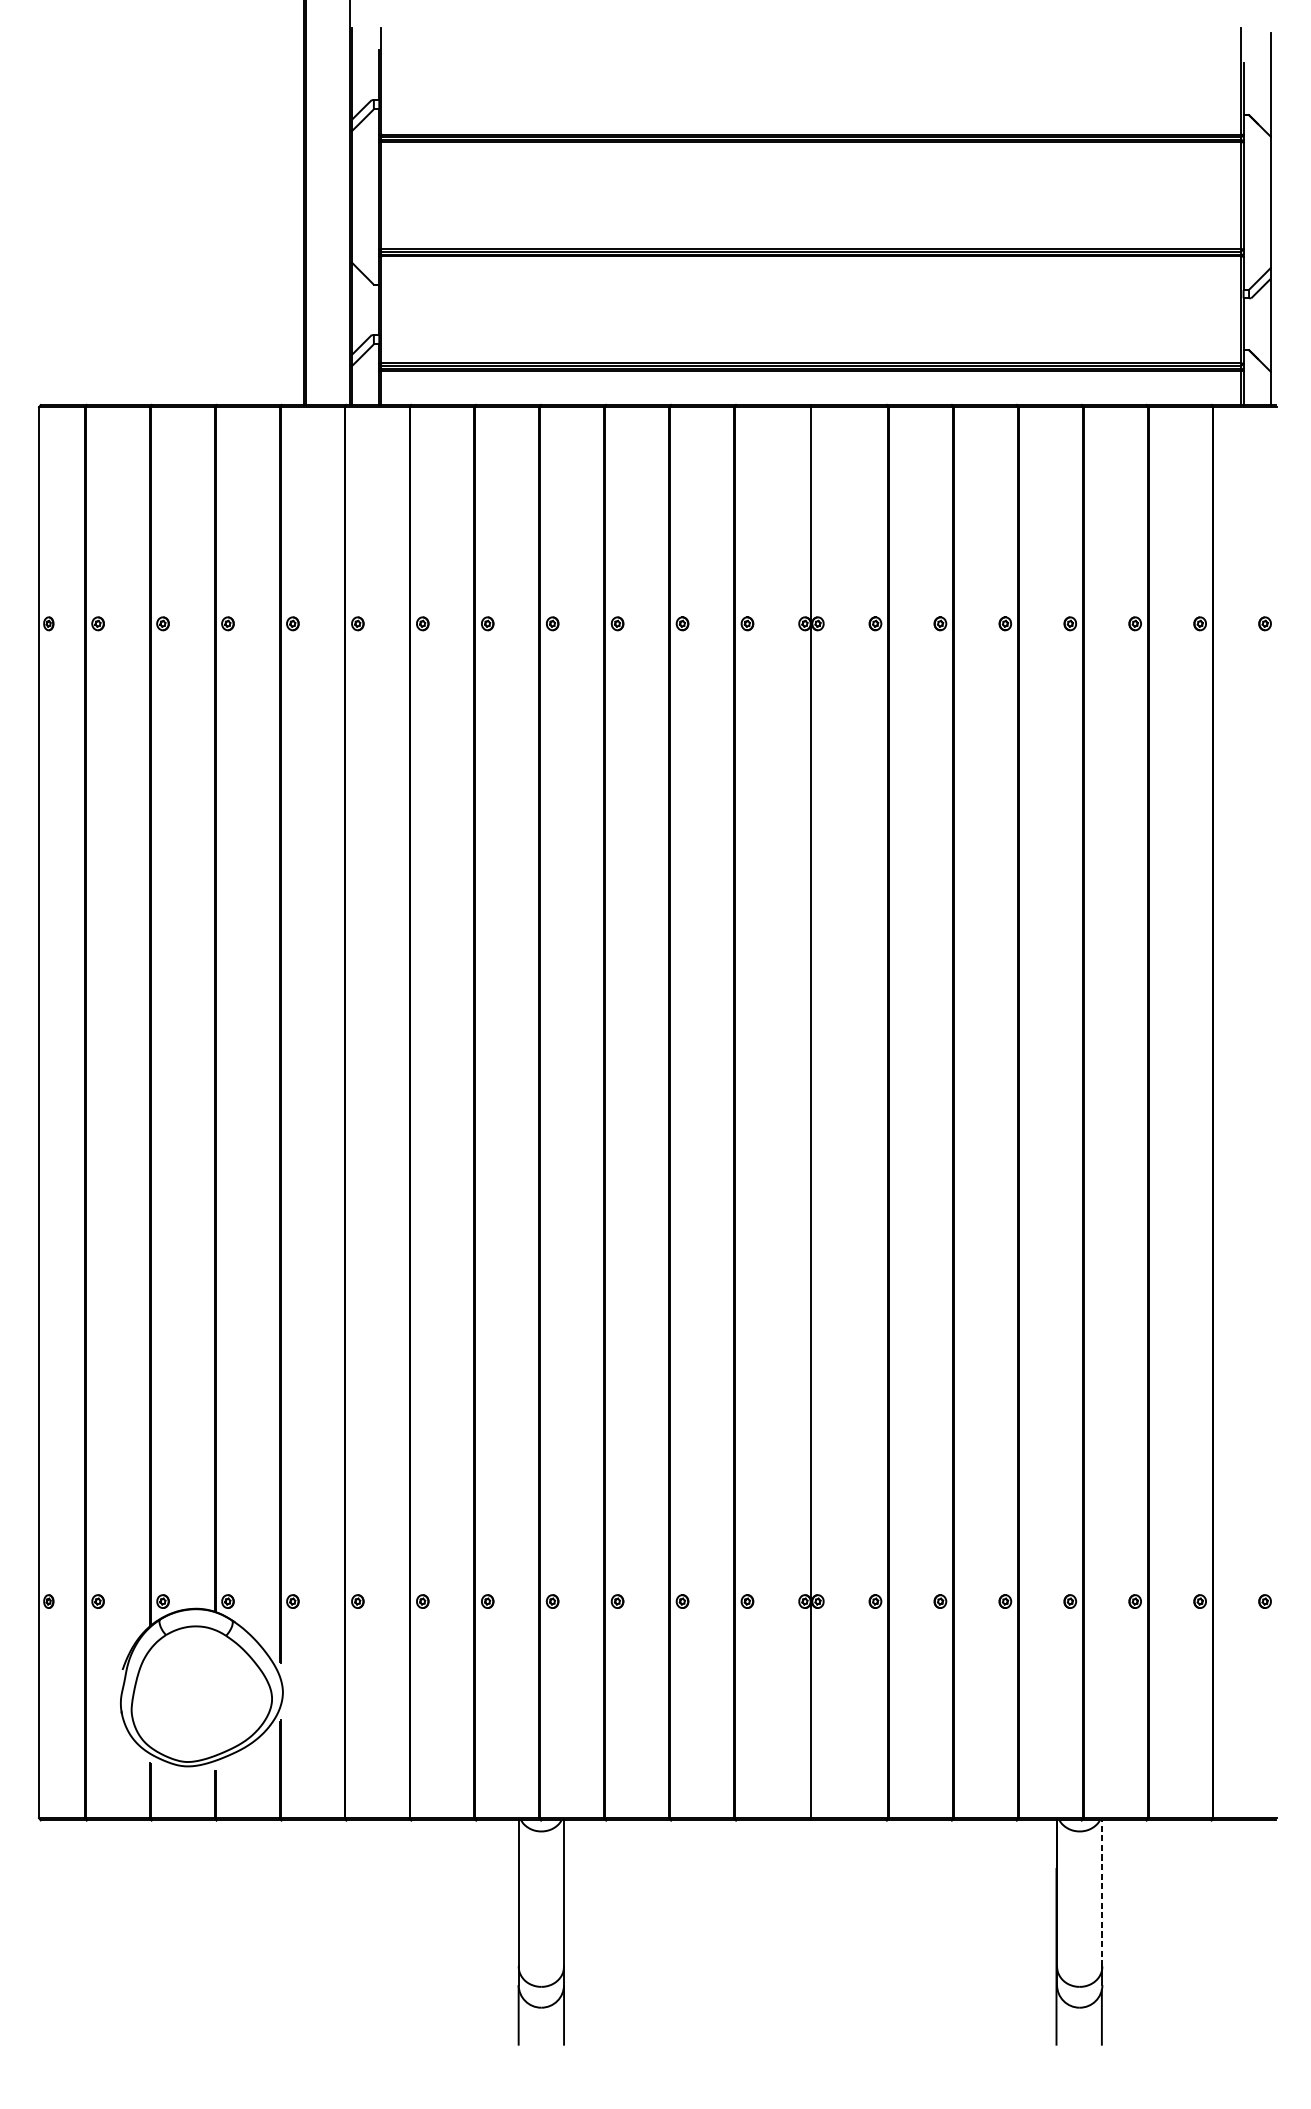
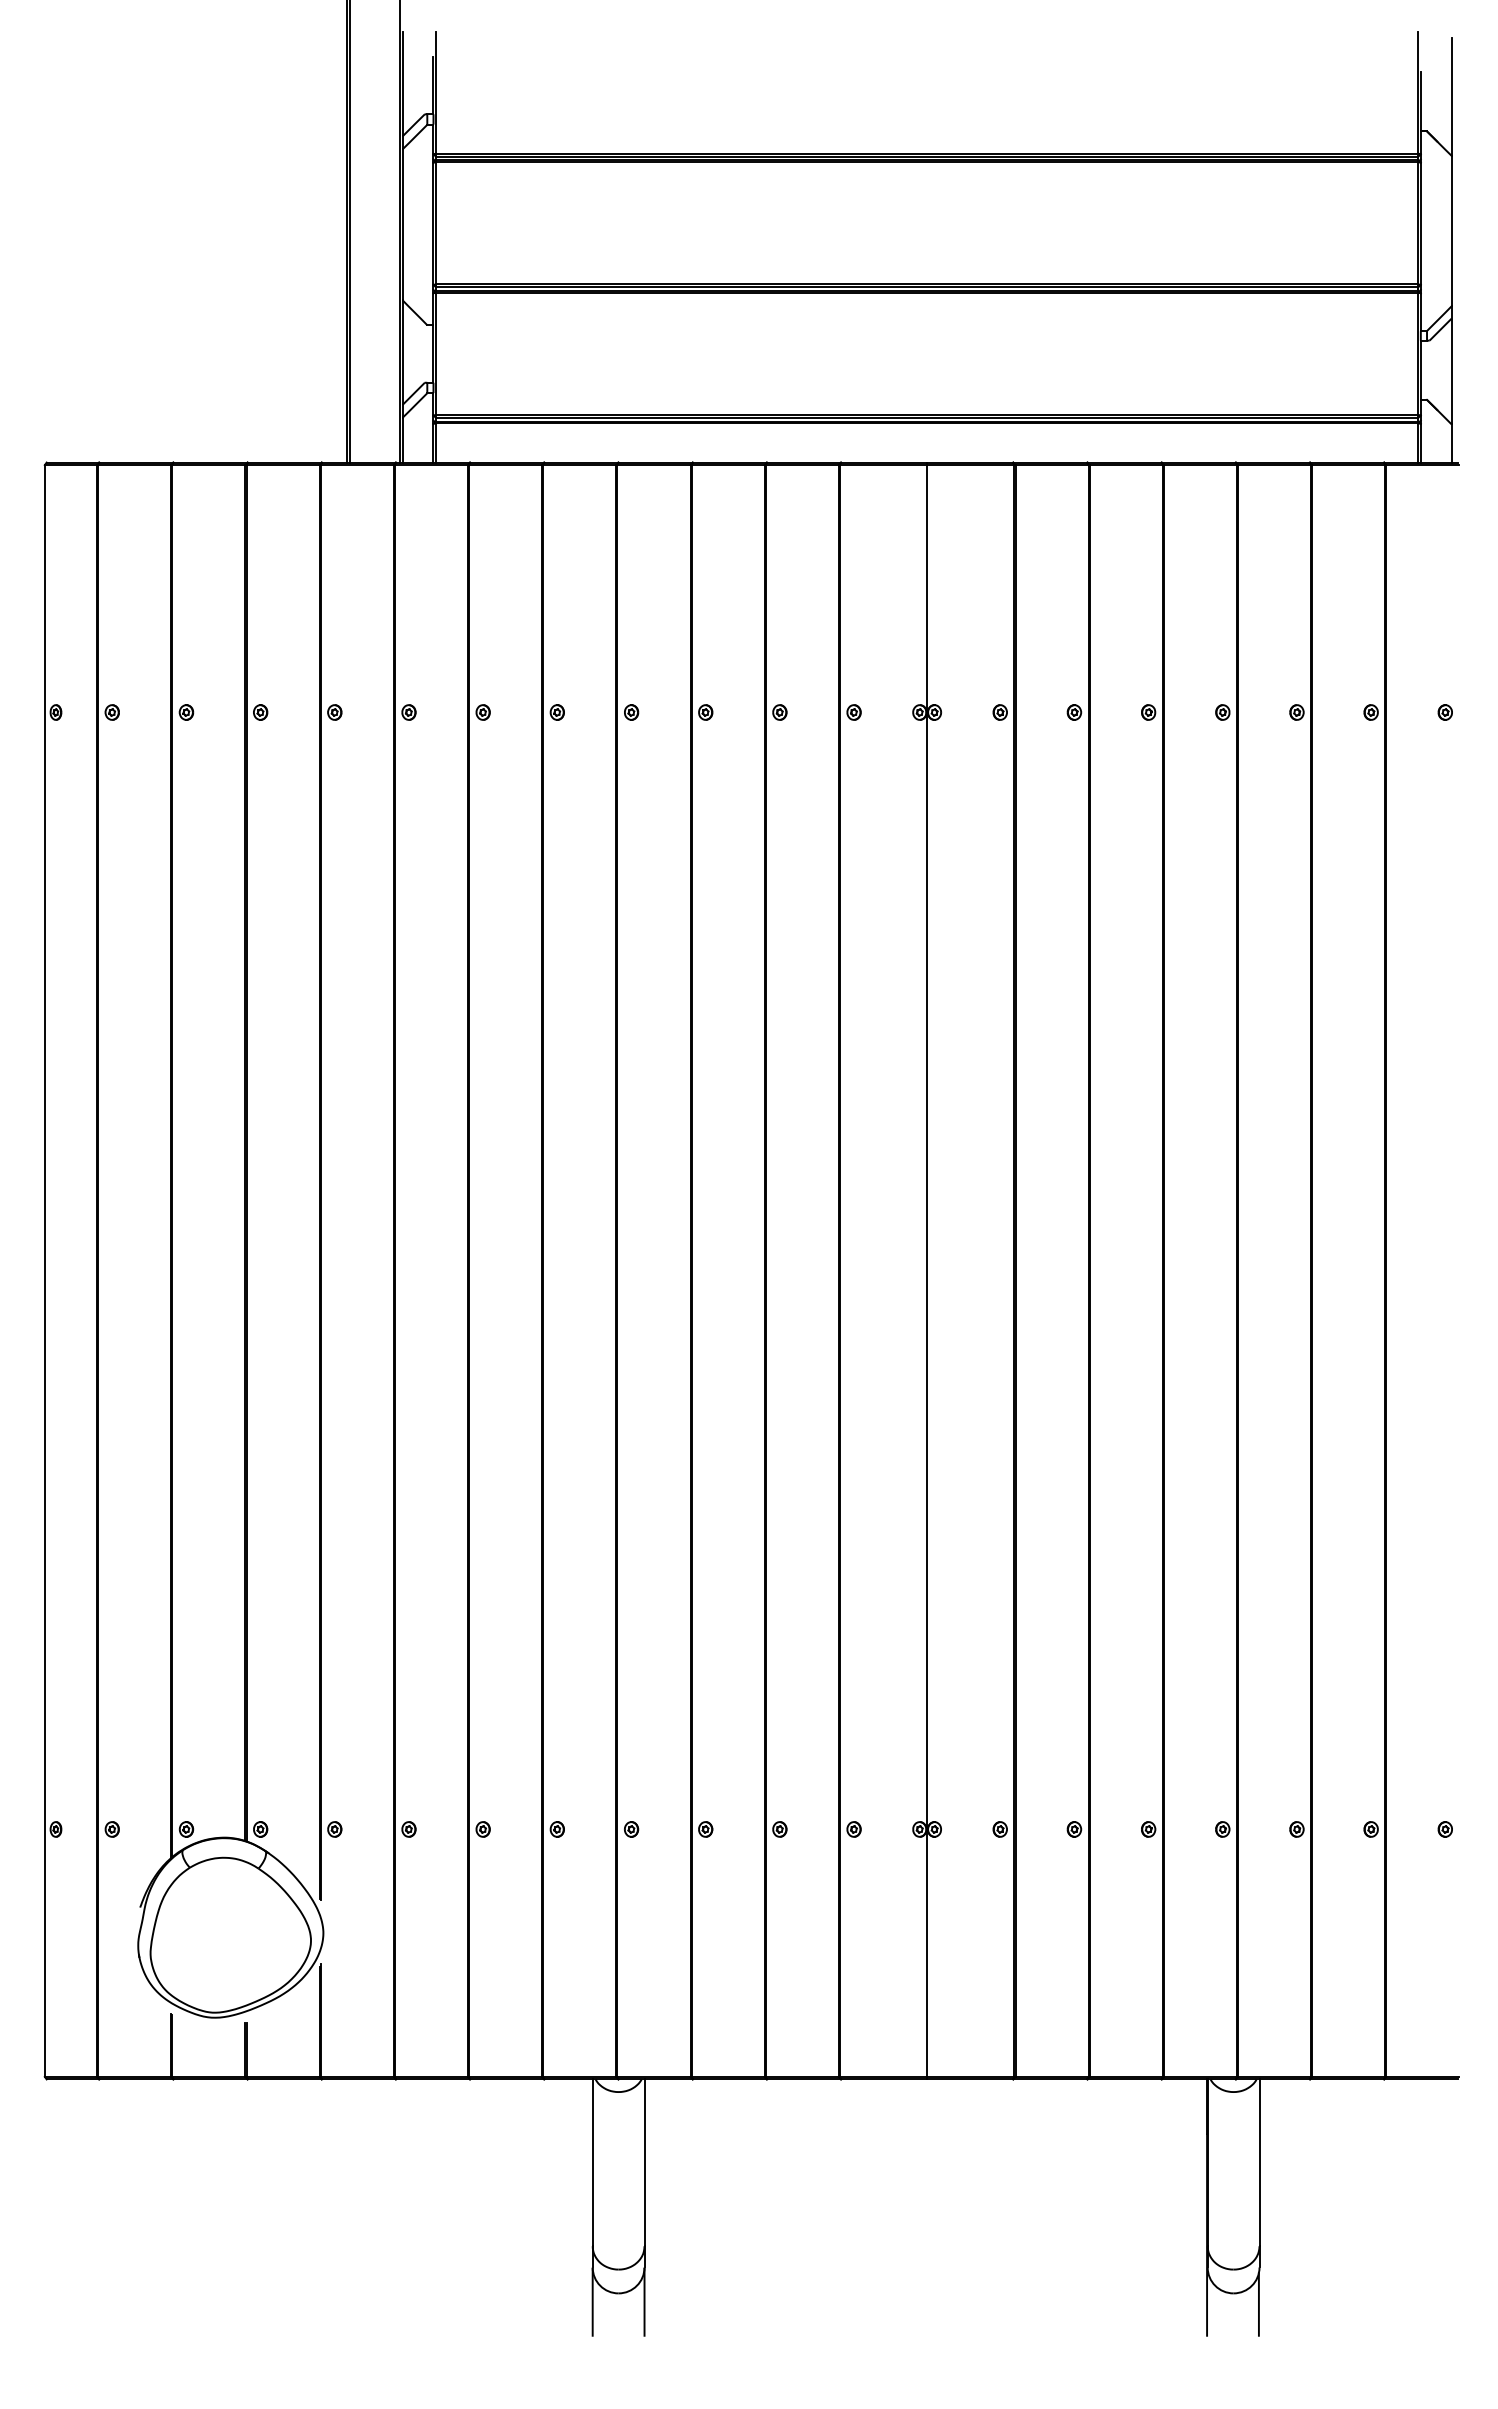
line: (1102, 1893) -> (1259, 2162), dashed -> solid

